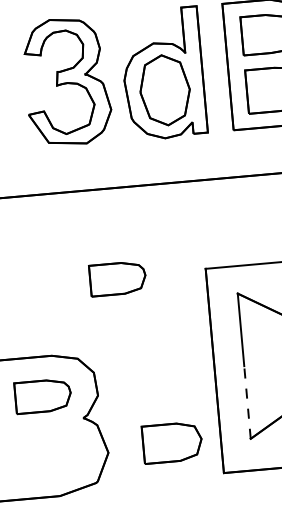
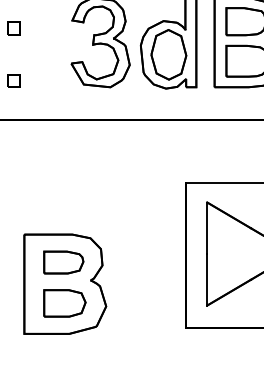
part: (117, 278) -> (123, 184), removed
line: (247, 402) -> (207, 279), dashed -> solid
part: (171, 442) -> (64, 303), moved

